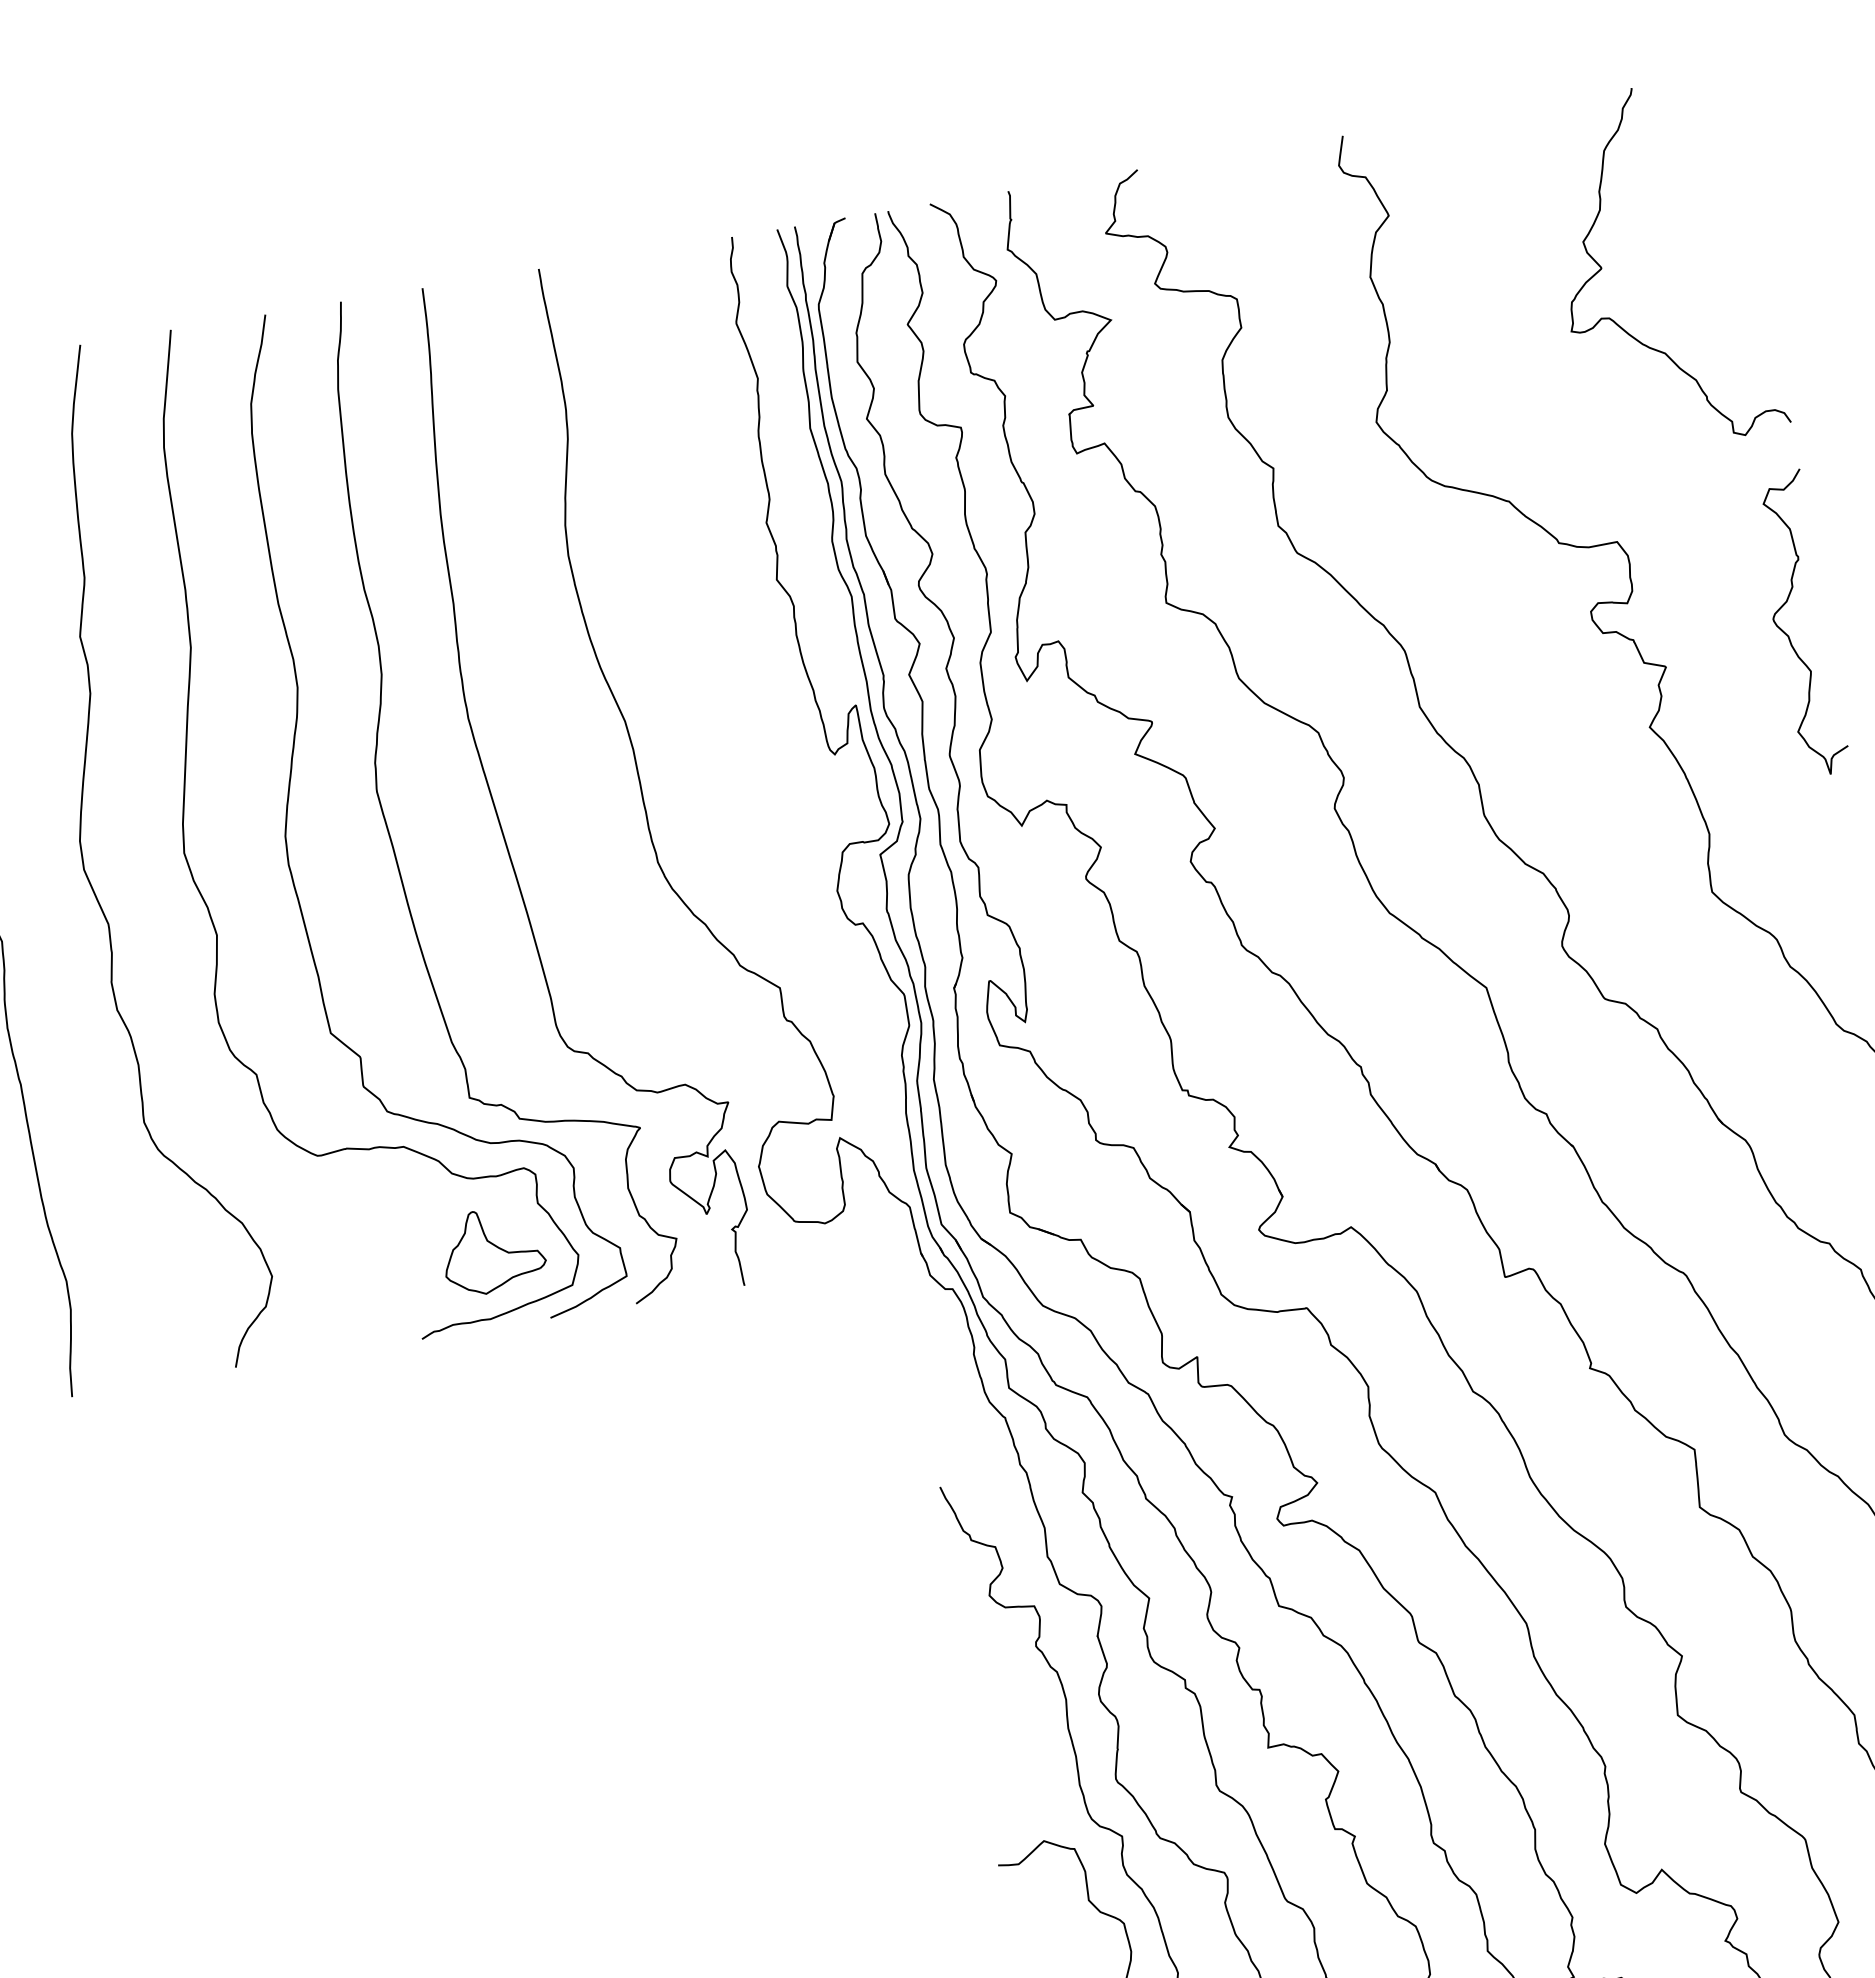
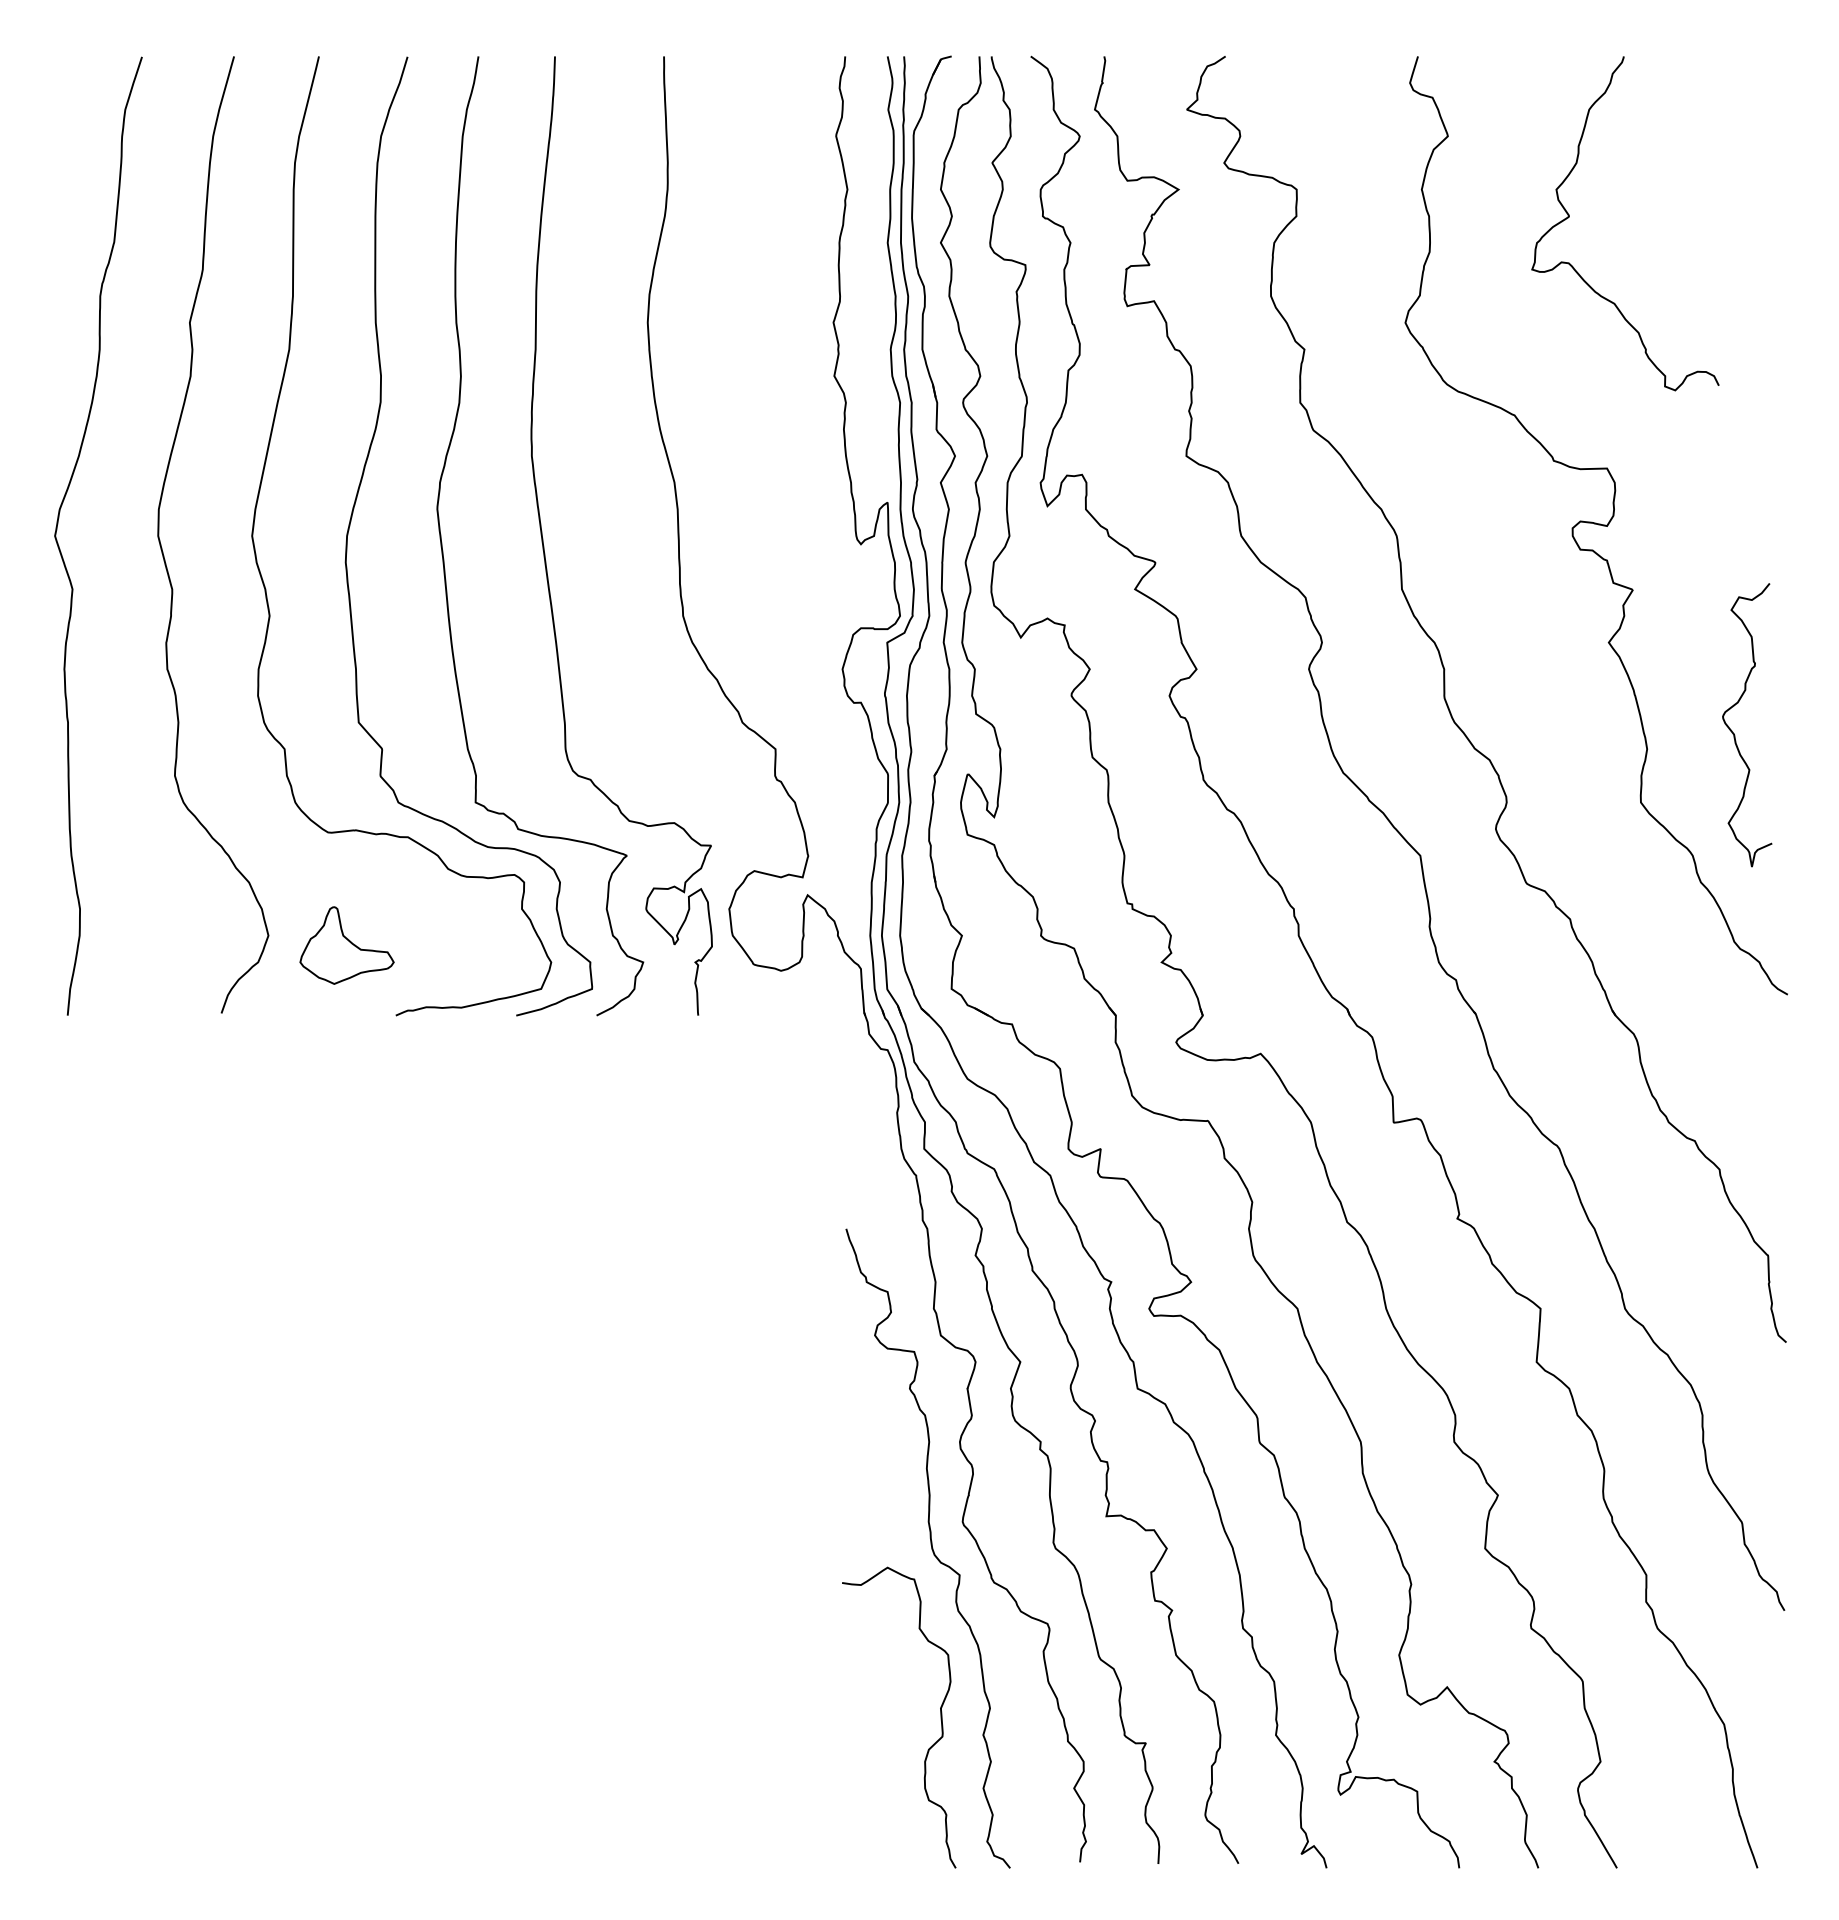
curve: (1602, 269) -> (1569, 217), moved
curve: (1788, 635) -> (1734, 733), moved
part: (492, 1250) -> (346, 945), moved

